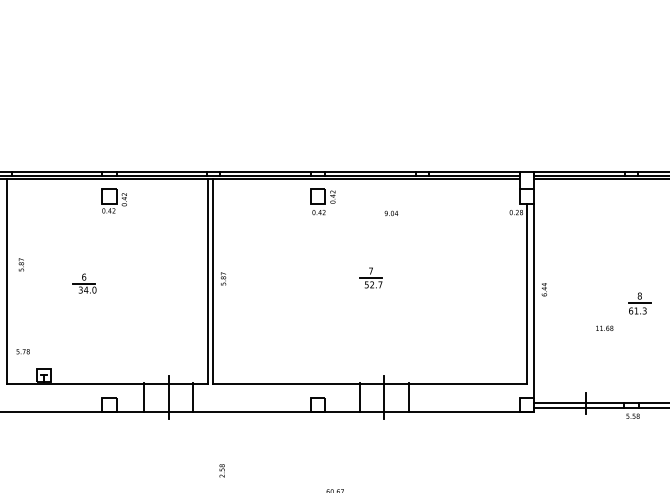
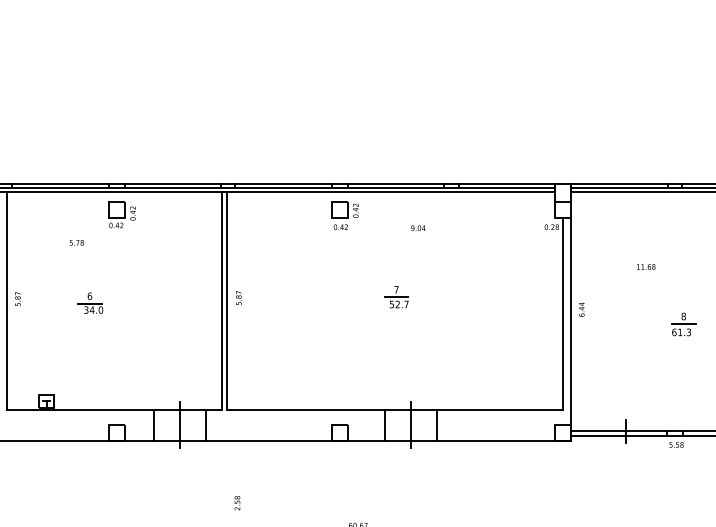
text: (21, 265) -> (17, 299), moved
text: (604, 327) -> (646, 266), moved
text: (22, 351) -> (76, 242), moved

